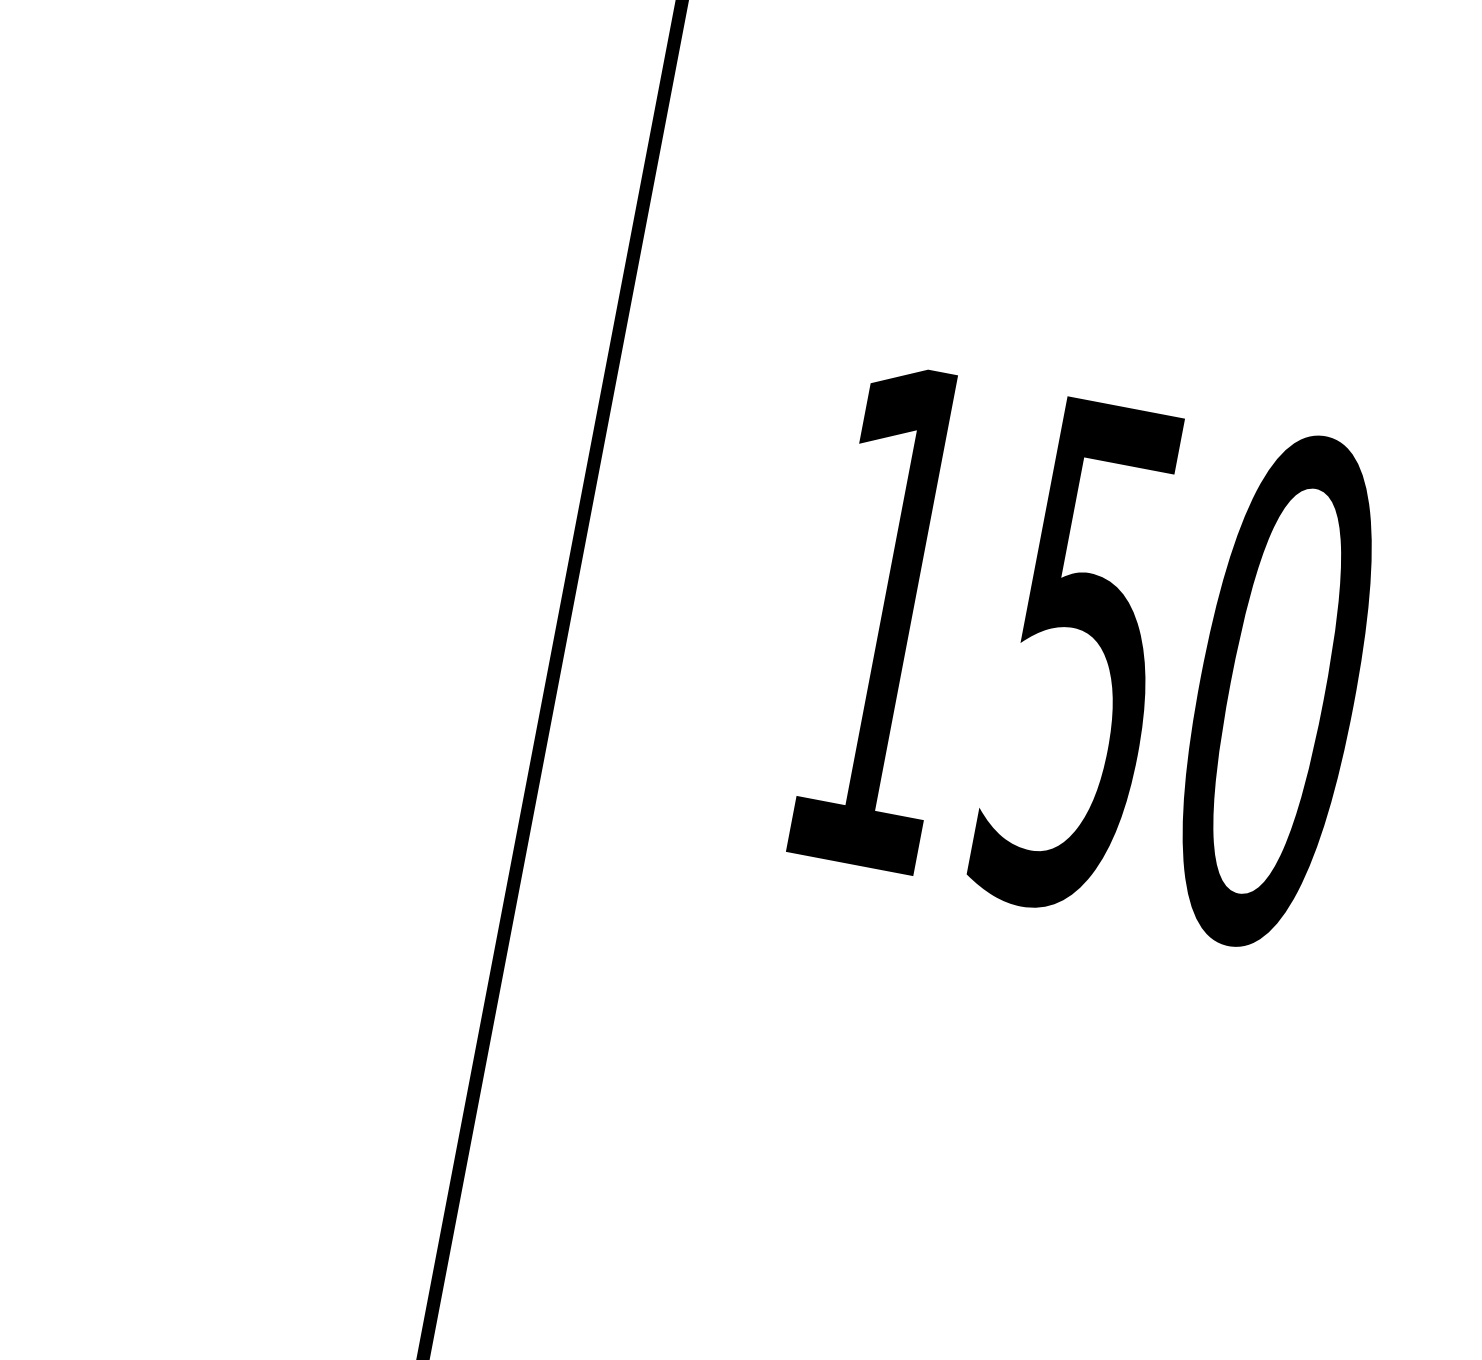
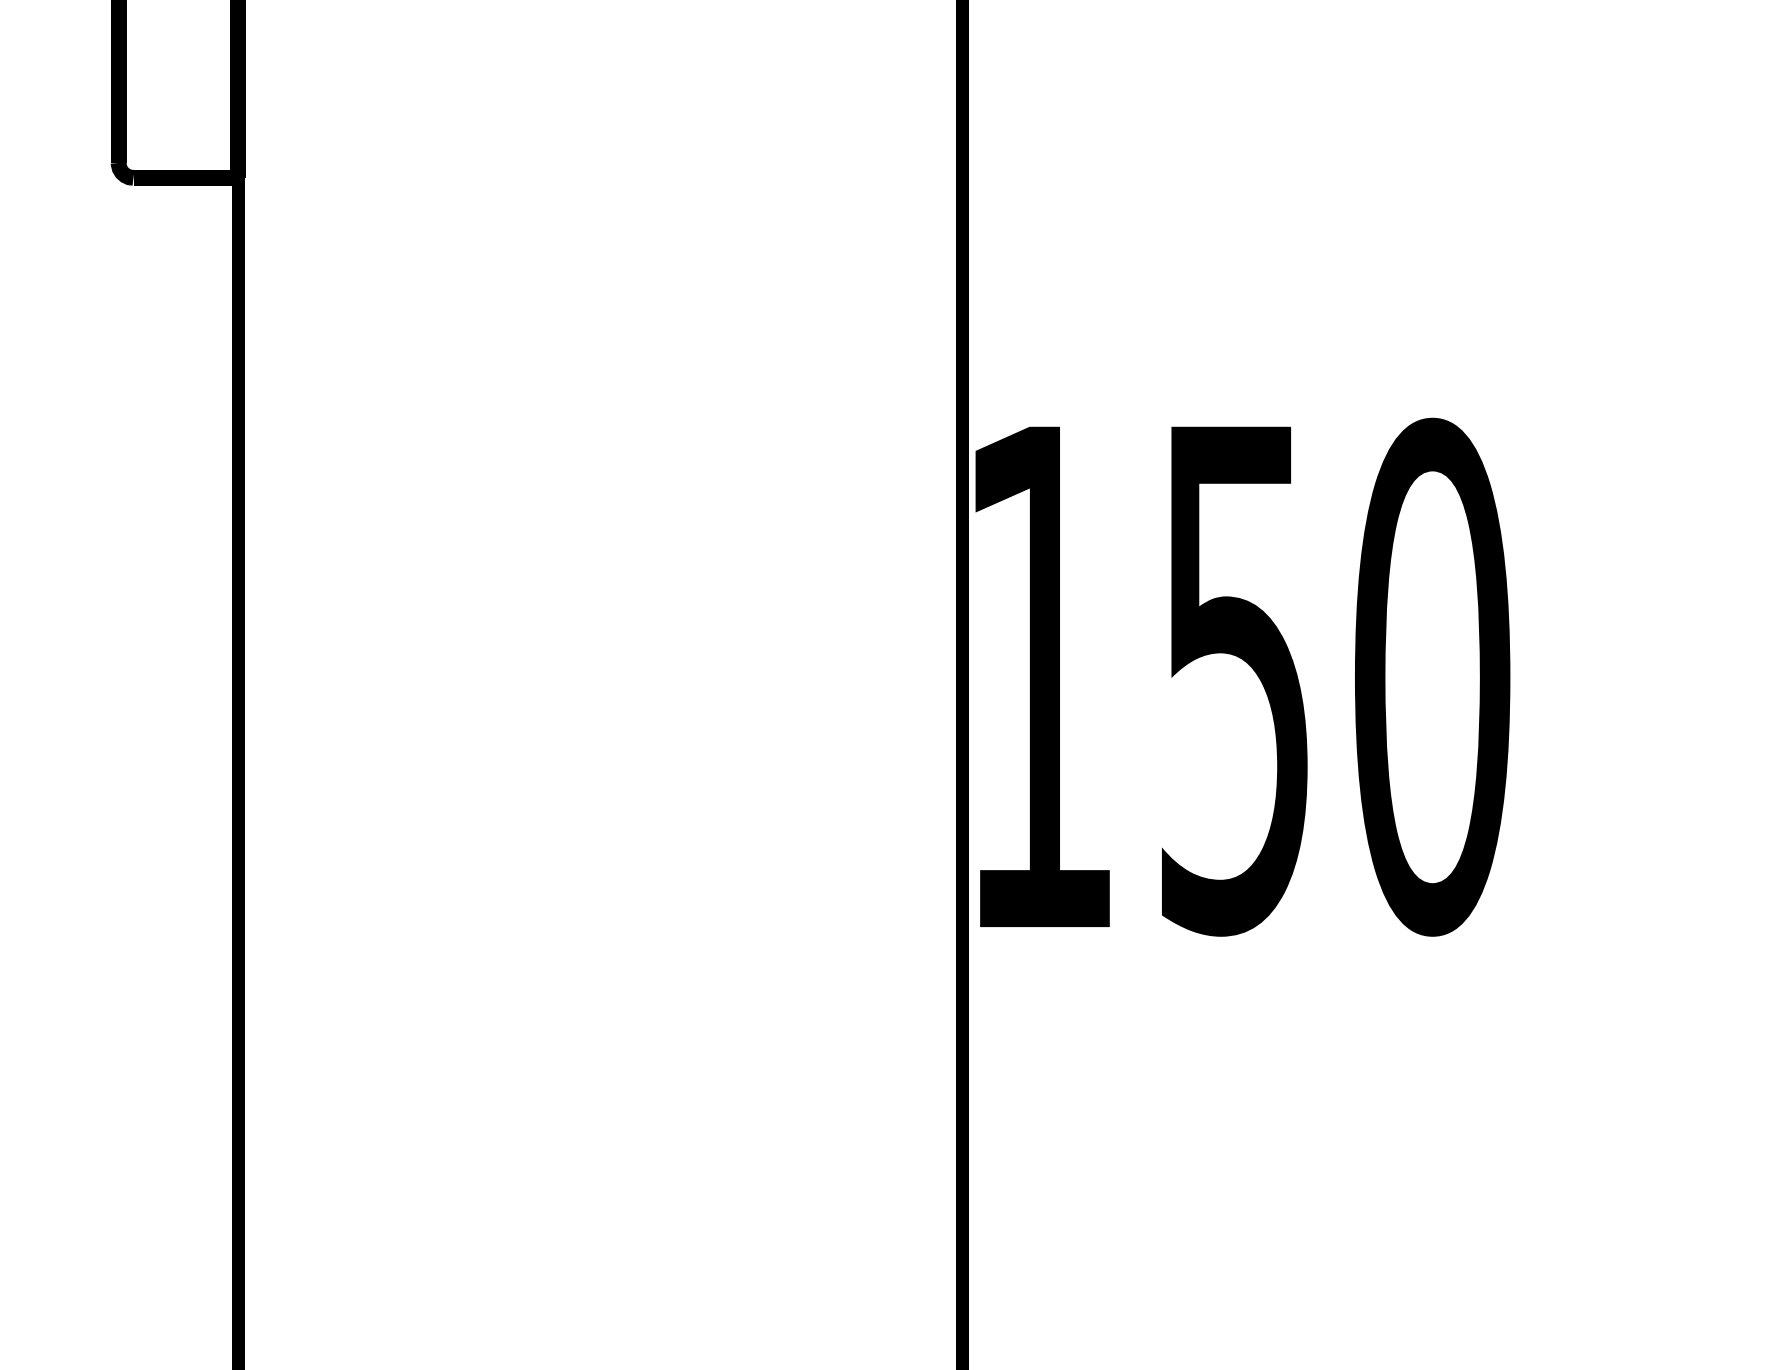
text: (1090, 654) -> (1242, 676), moved

